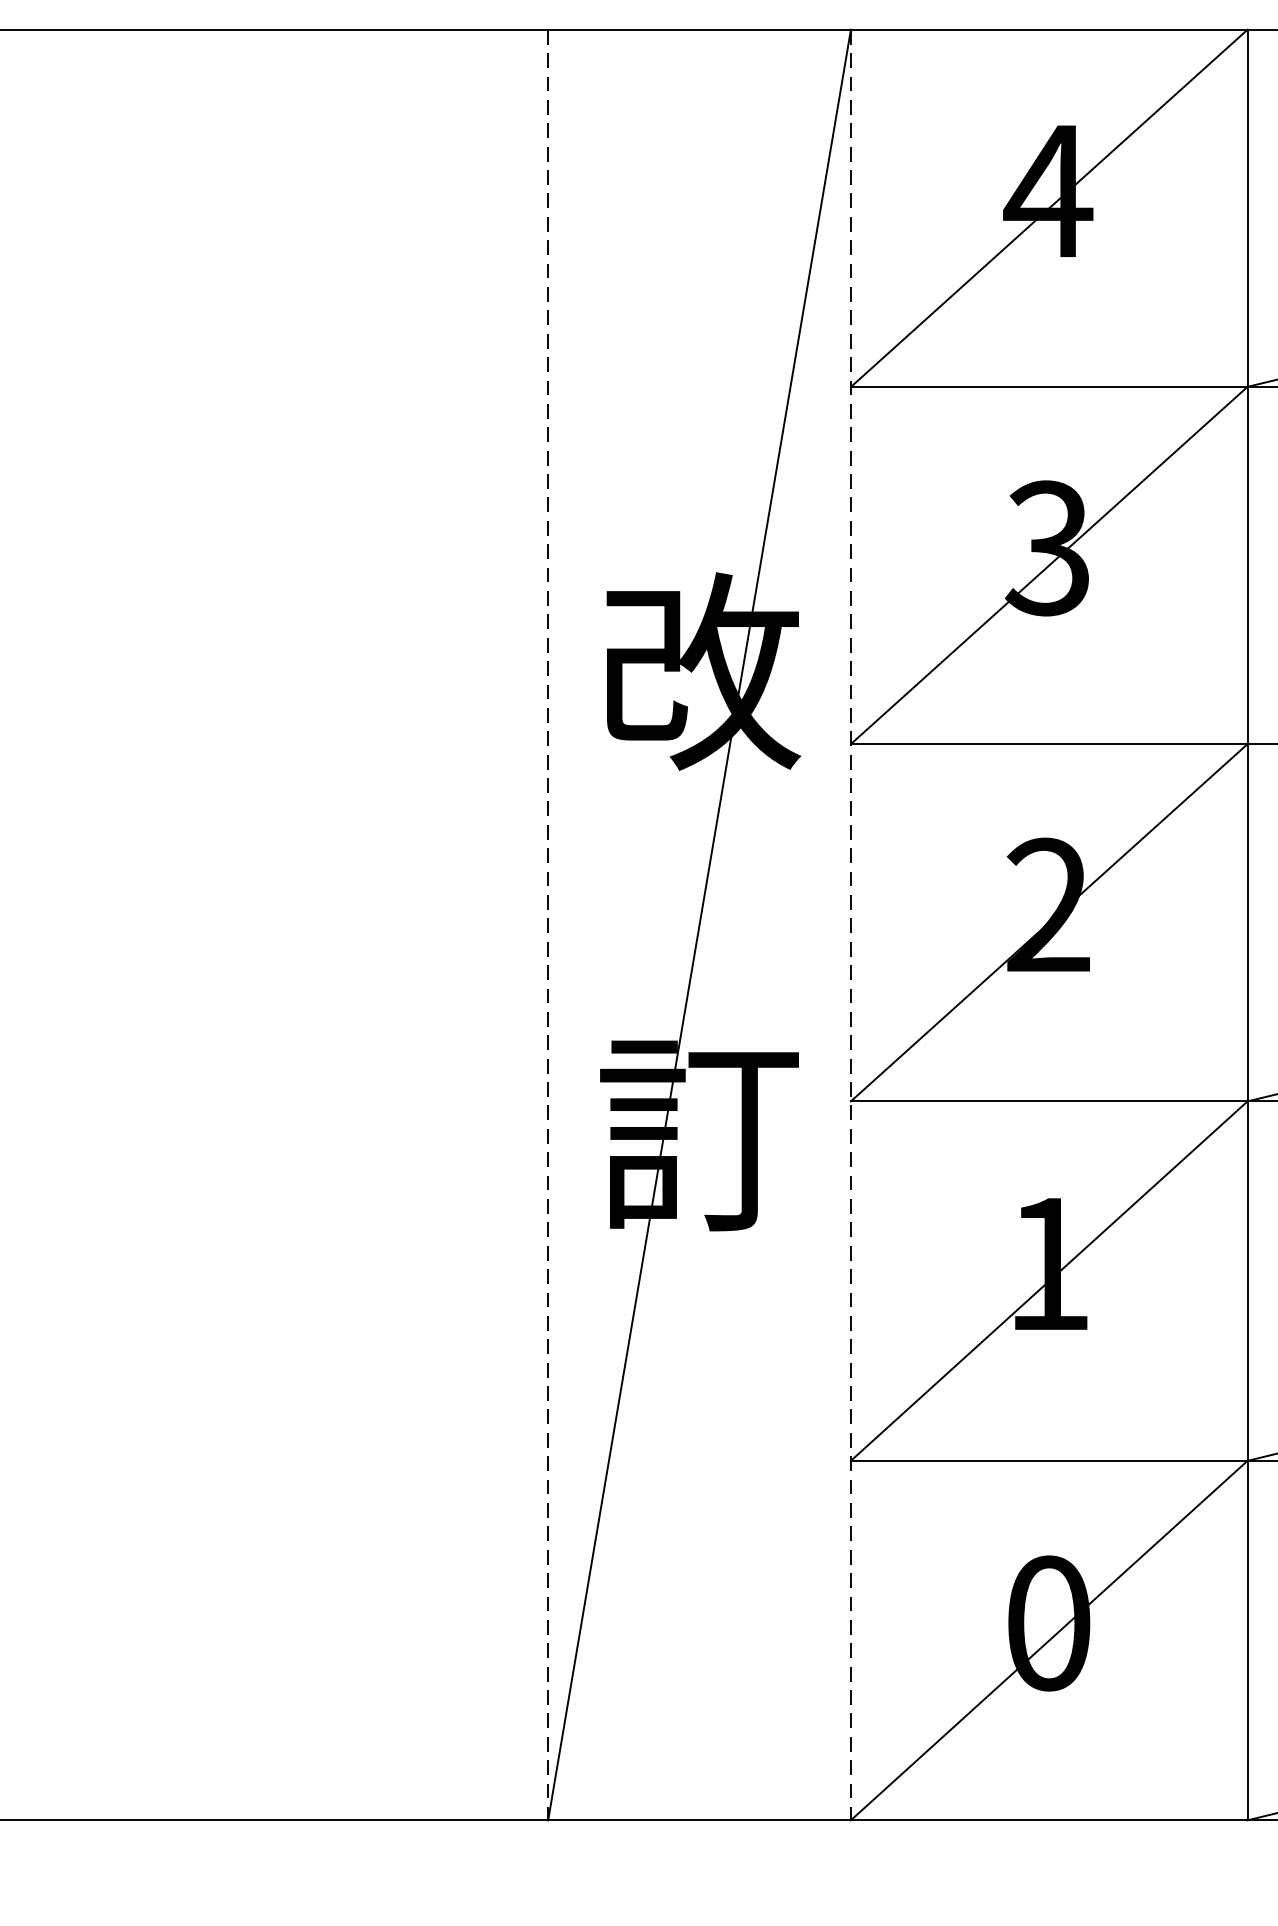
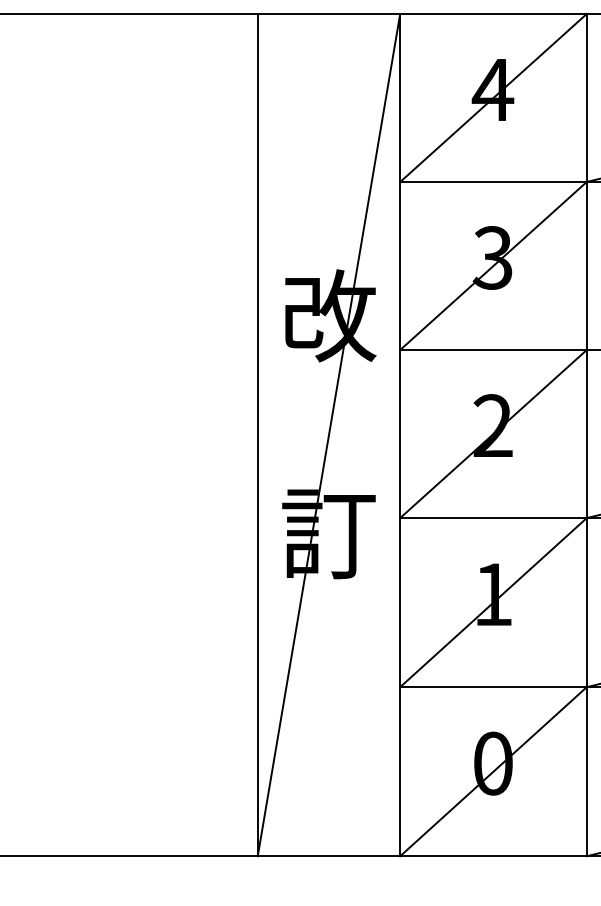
line: (547, 925) -> (257, 435), dashed -> solid
line: (851, 925) -> (400, 435), dashed -> solid

